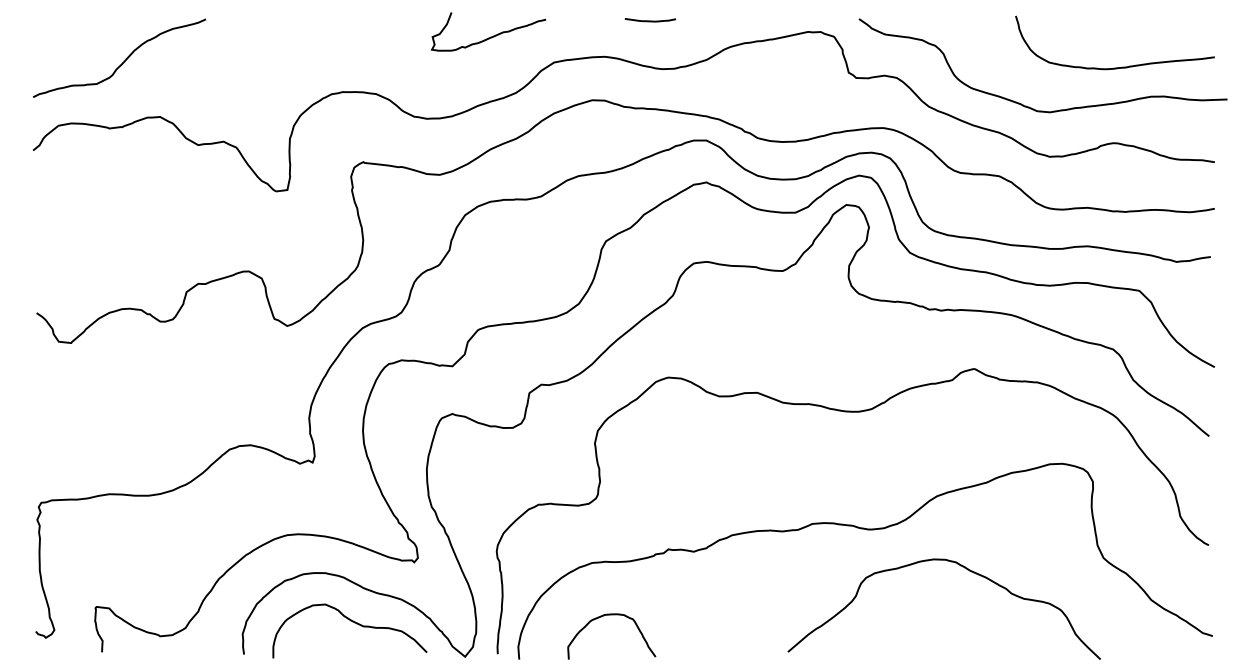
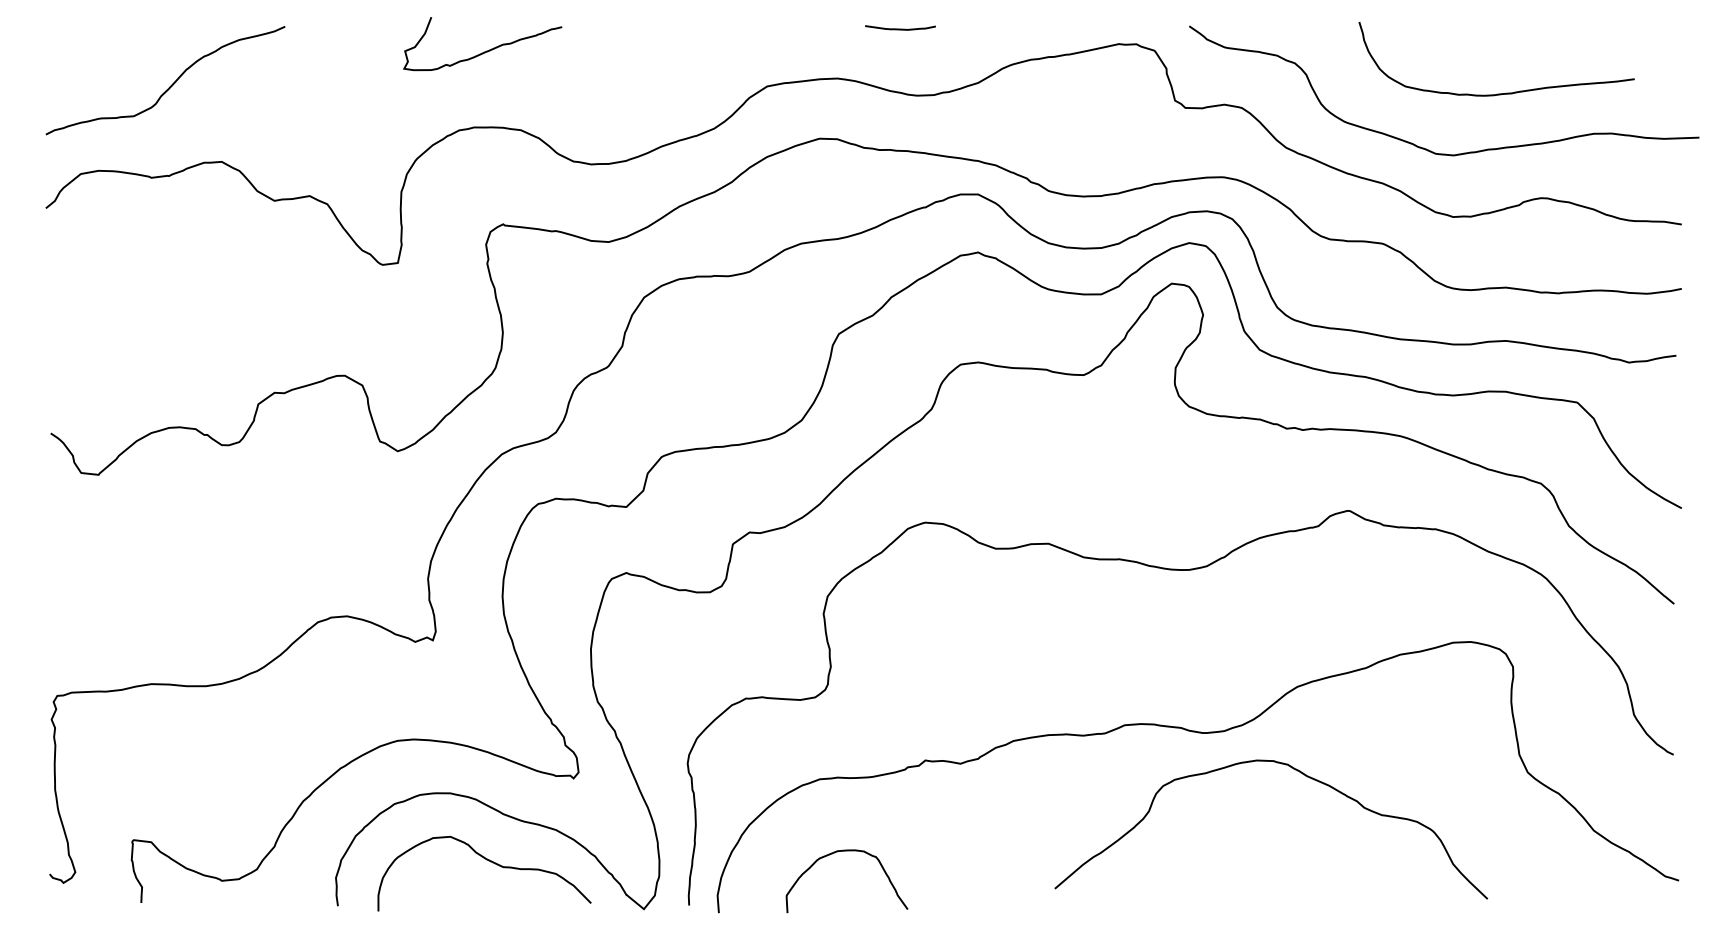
curve: (490, 36) -> (485, 50), moved
curve: (1114, 67) -> (1495, 93), moved
curve: (967, 570) -> (1303, 775), moved

